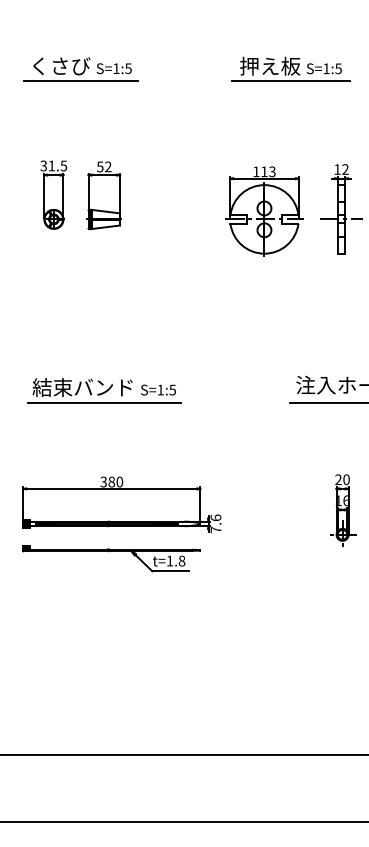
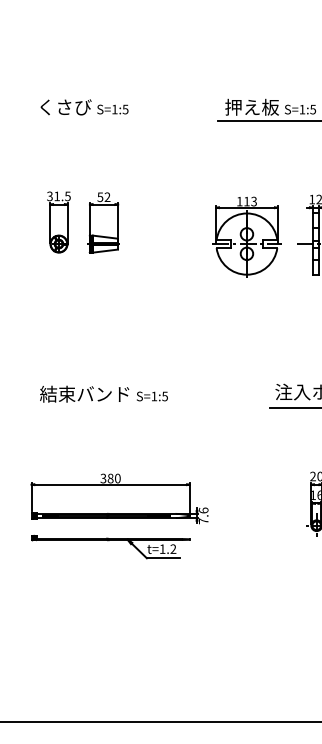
line: (80, 81) -> (82, 120), removed
line: (104, 402) -> (104, 407), removed
text: (181, 560) -> (172, 548), t=1.8 -> t=1.2

